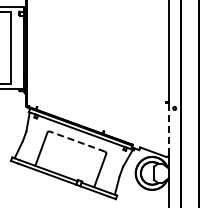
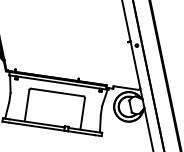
line: (168, 128) -> (135, 64), dashed -> solid
line: (77, 141) -> (57, 92), dashed -> solid

